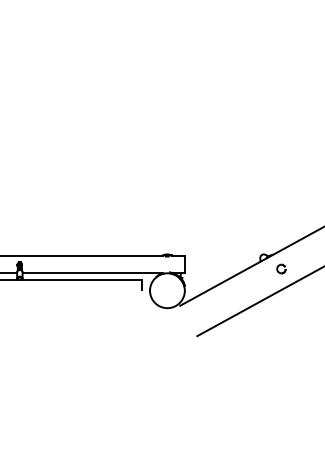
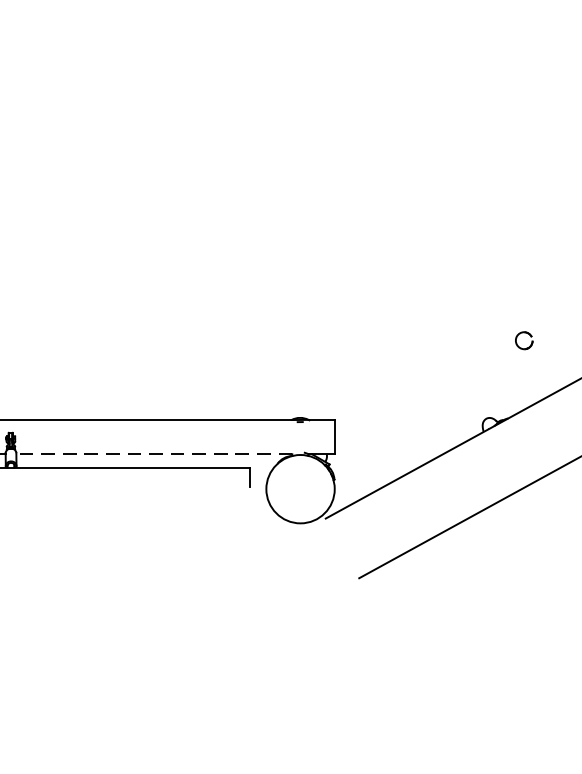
part: (281, 268) -> (524, 339), moved
line: (92, 272) -> (153, 453), solid -> dashed

